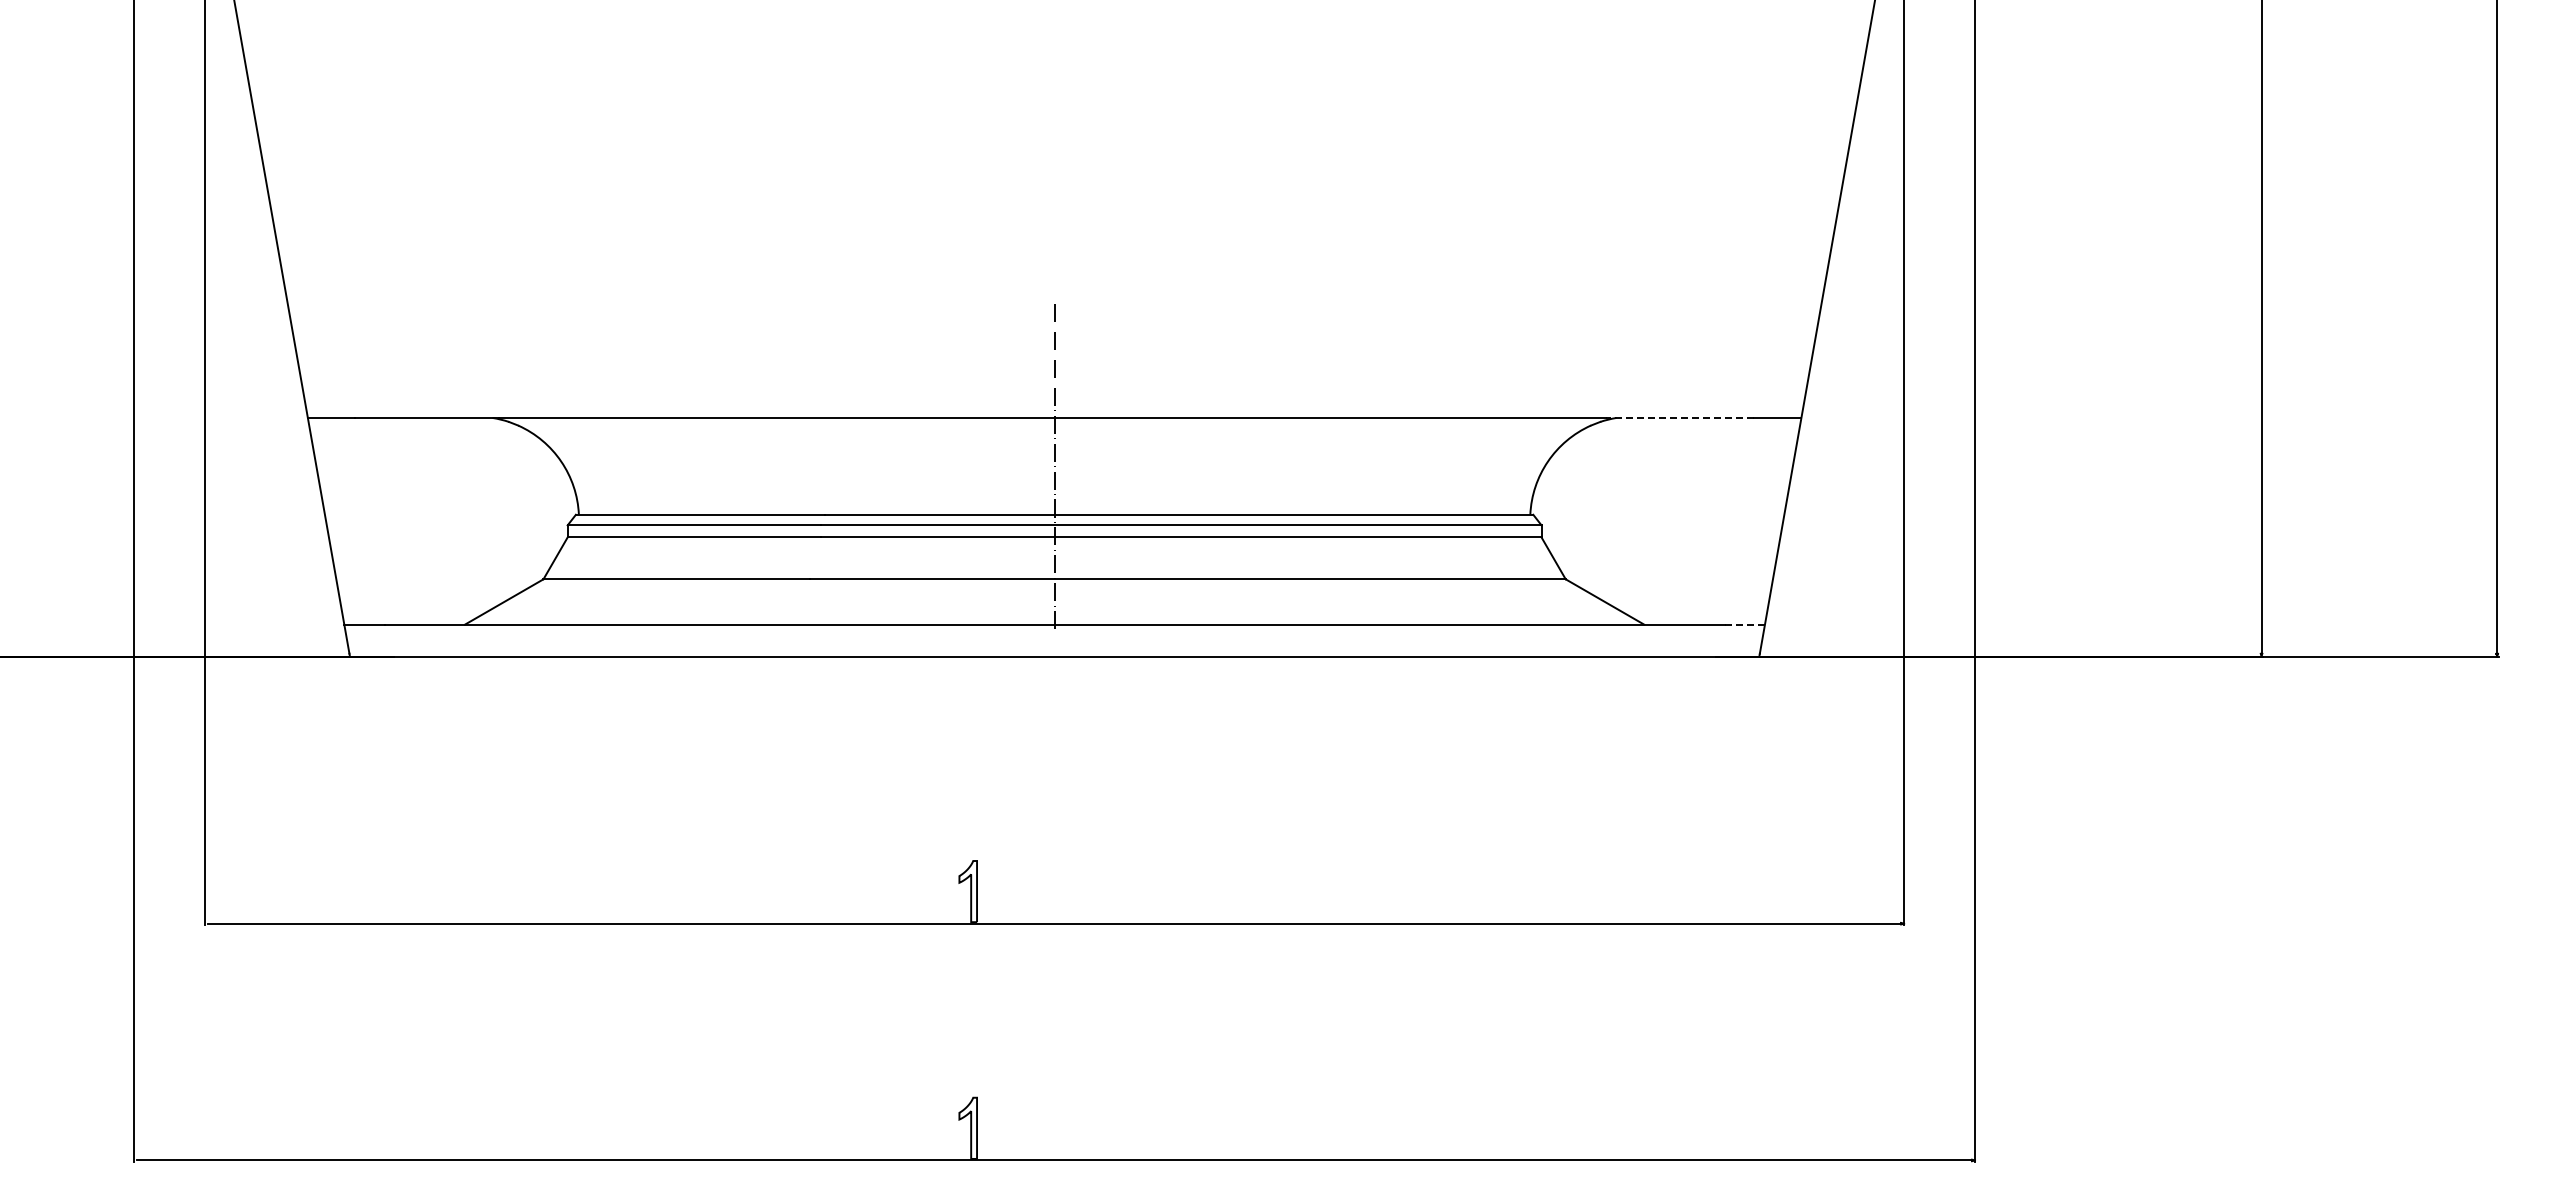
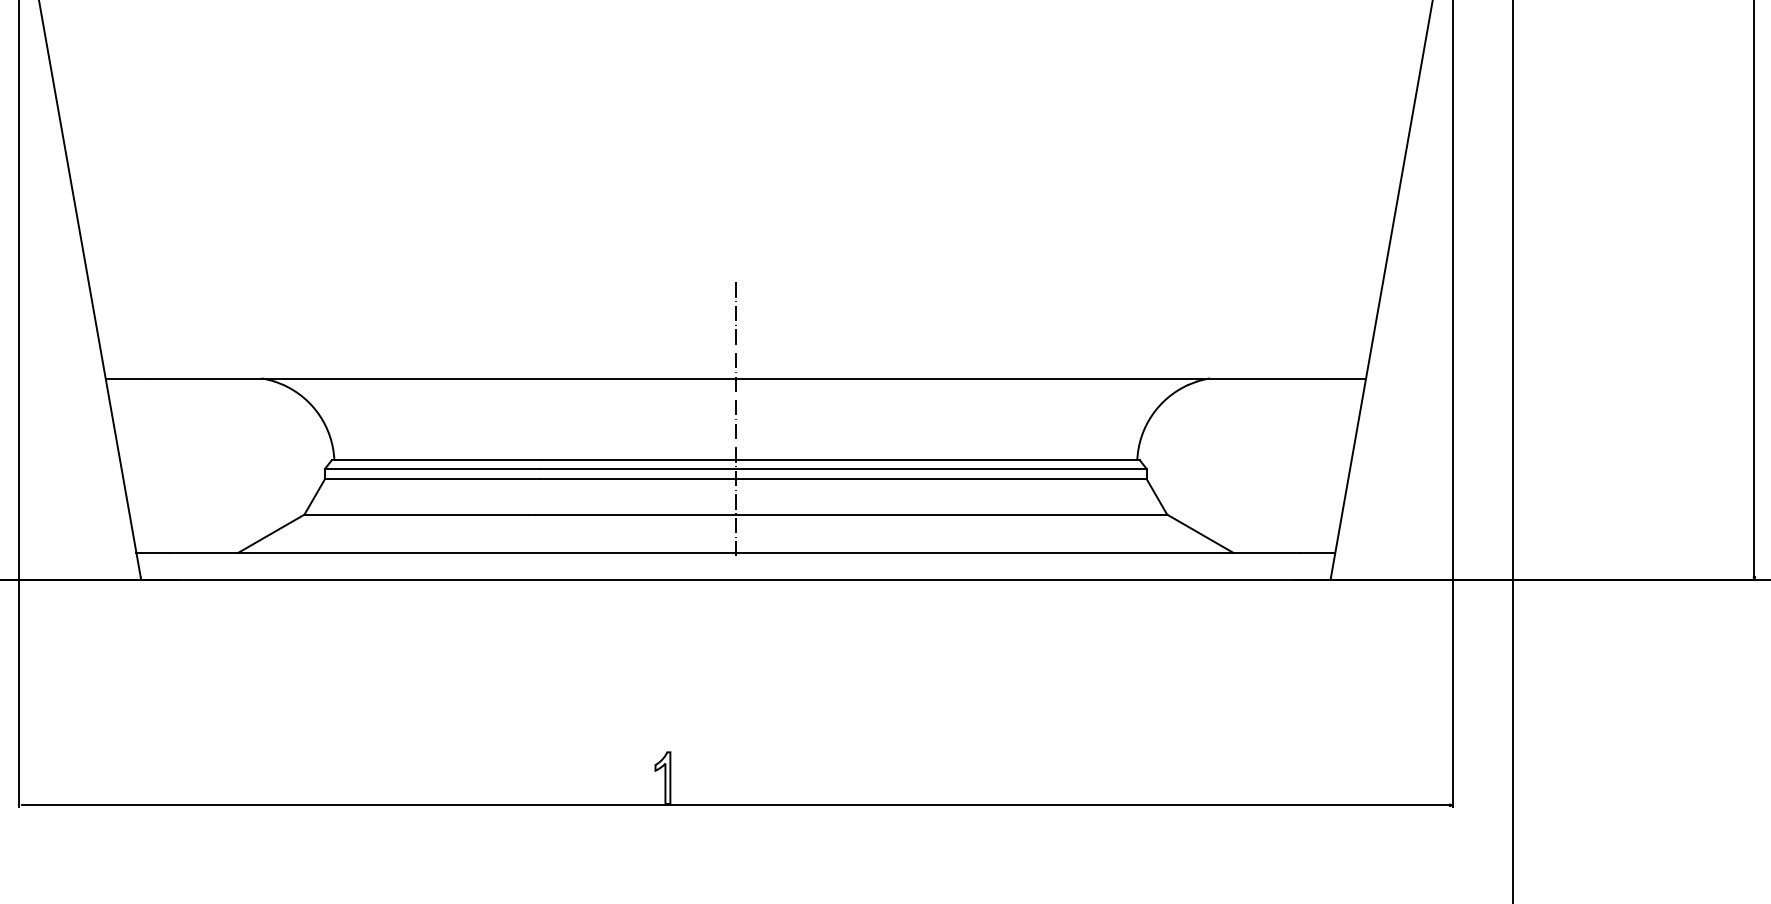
line: (1680, 418) -> (1264, 378), dashed -> solid
line: (1745, 624) -> (1318, 552), dashed -> solid

